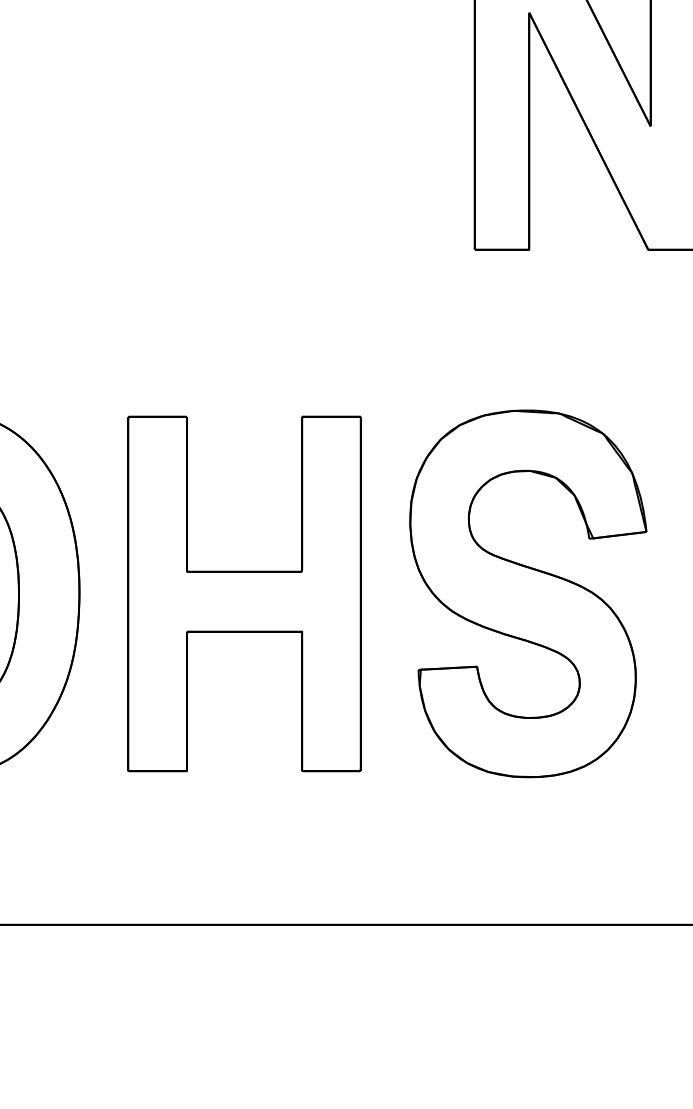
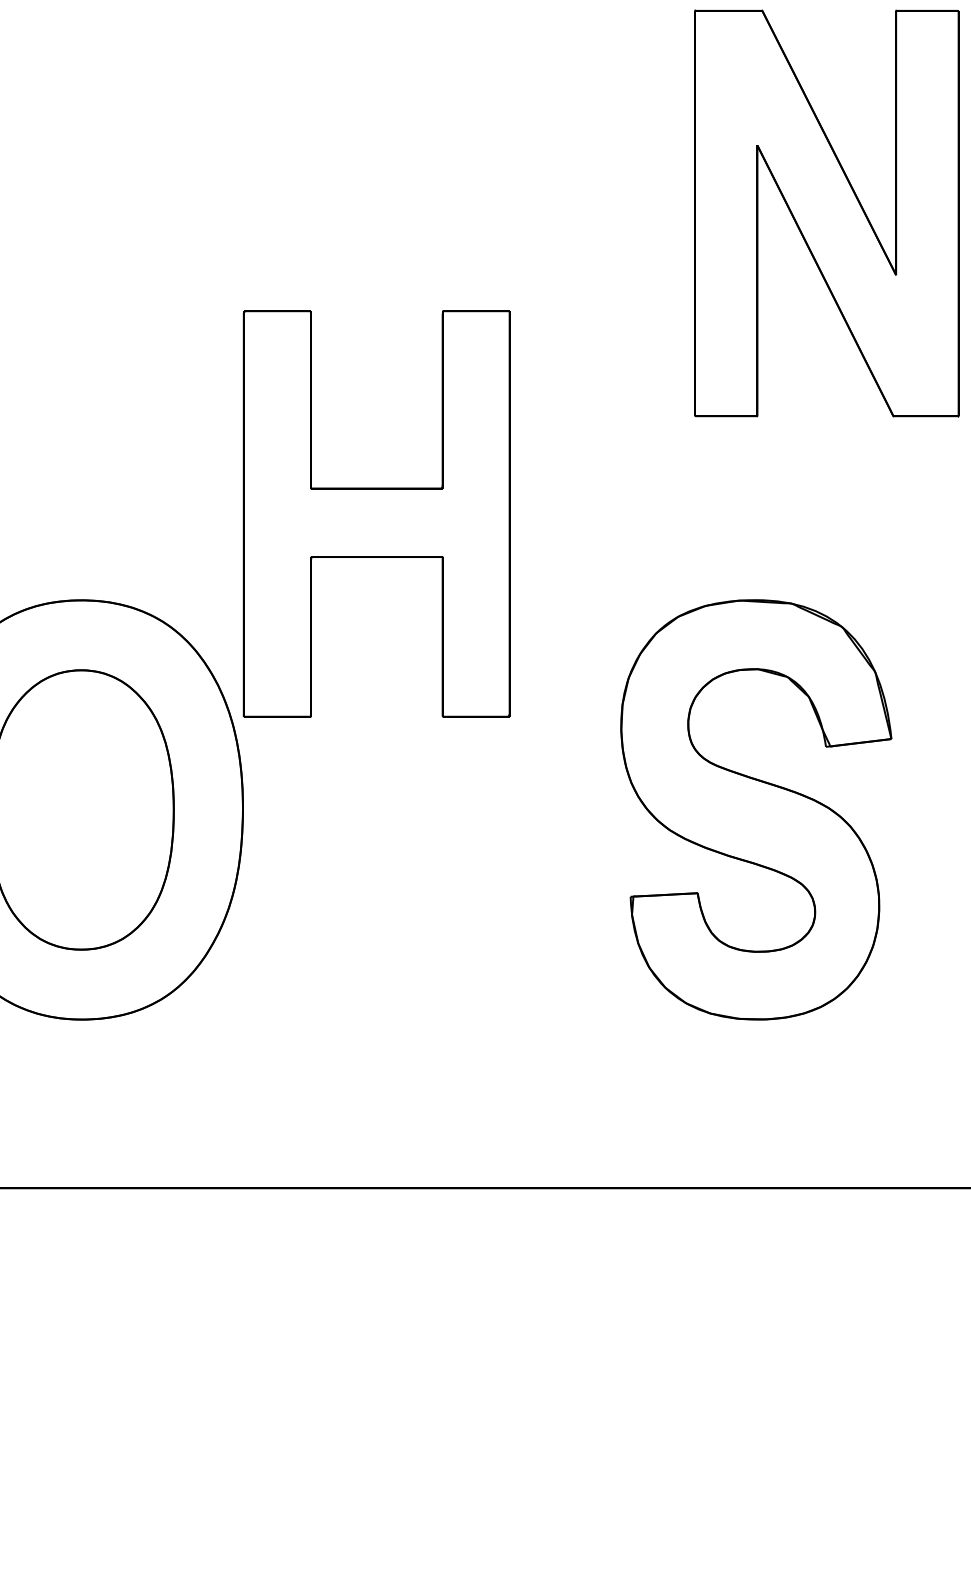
part: (244, 593) -> (376, 513), moved

